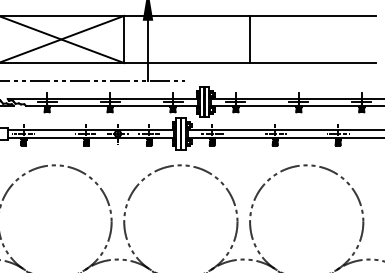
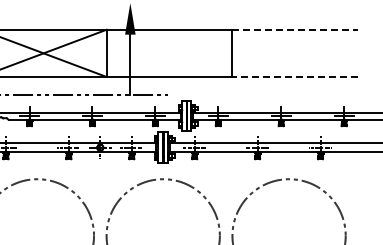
line: (313, 15) -> (295, 29), solid -> dashed
line: (313, 63) -> (295, 77), solid -> dashed

